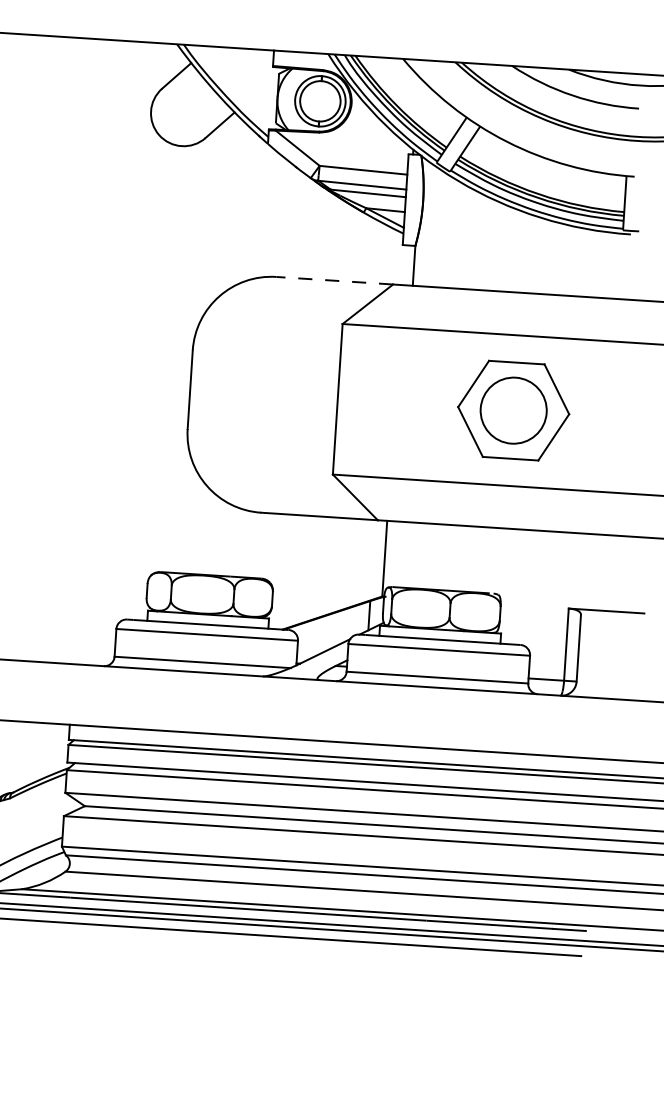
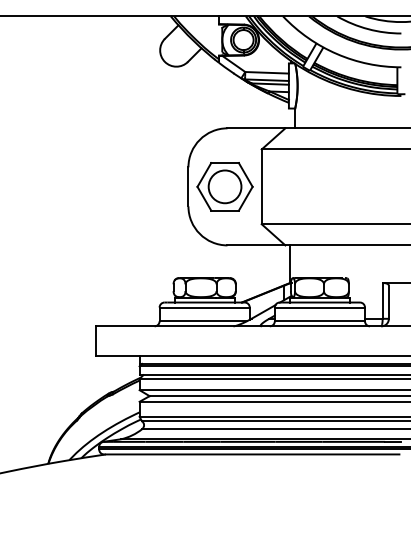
line: (334, 281) -> (256, 128), dashed -> solid
part: (512, 409) -> (224, 186), moved

